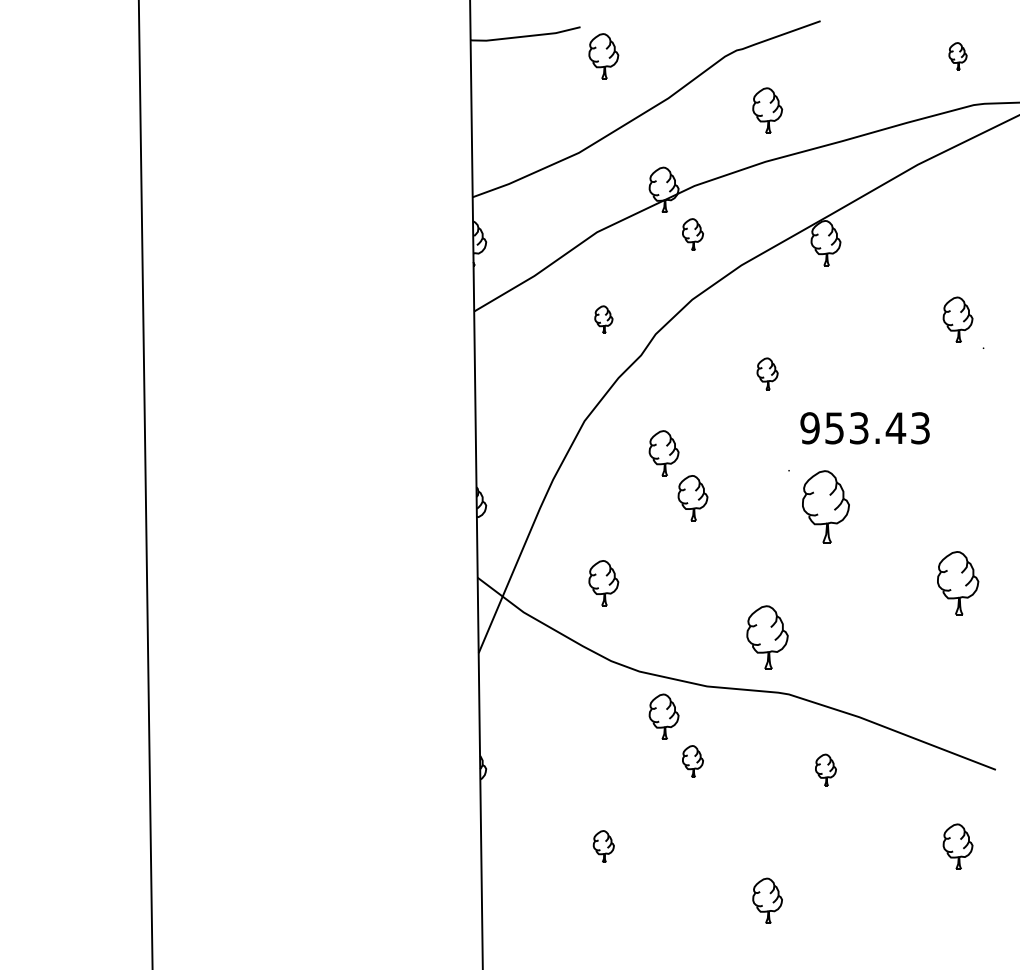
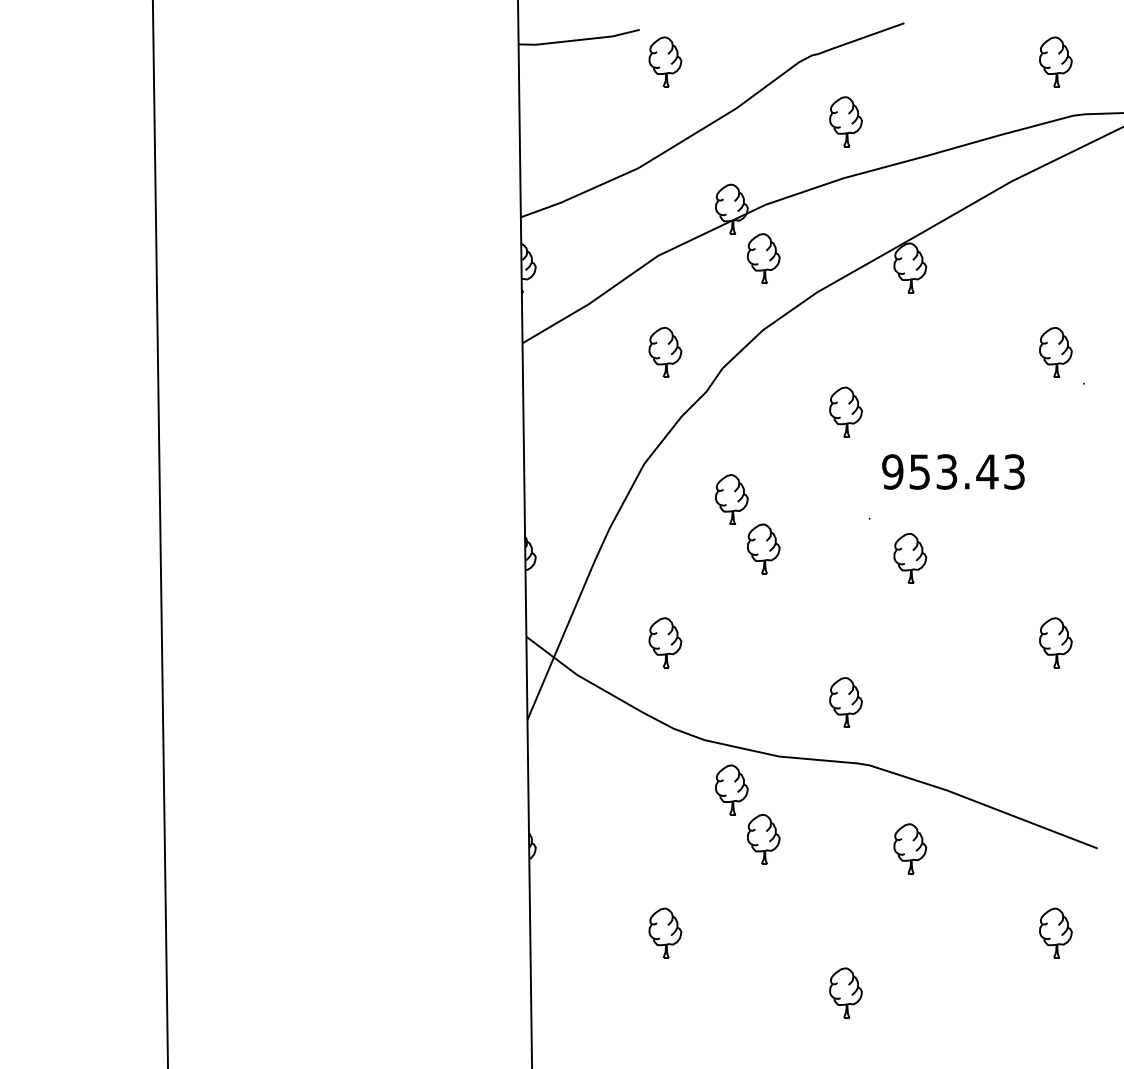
part: (957, 56) -> (1055, 62), size x1.67
part: (692, 234) -> (763, 258), size x1.43
part: (603, 319) -> (665, 352), size x1.67
part: (767, 373) -> (845, 411), size x1.43
part: (825, 506) -> (909, 558), size x0.62
part: (957, 583) -> (1055, 643), size x0.71
part: (767, 637) -> (845, 702), size x0.71
part: (692, 761) -> (763, 839), size x1.43
part: (825, 770) -> (909, 849), size x1.43
part: (603, 846) -> (665, 932), size x1.43

